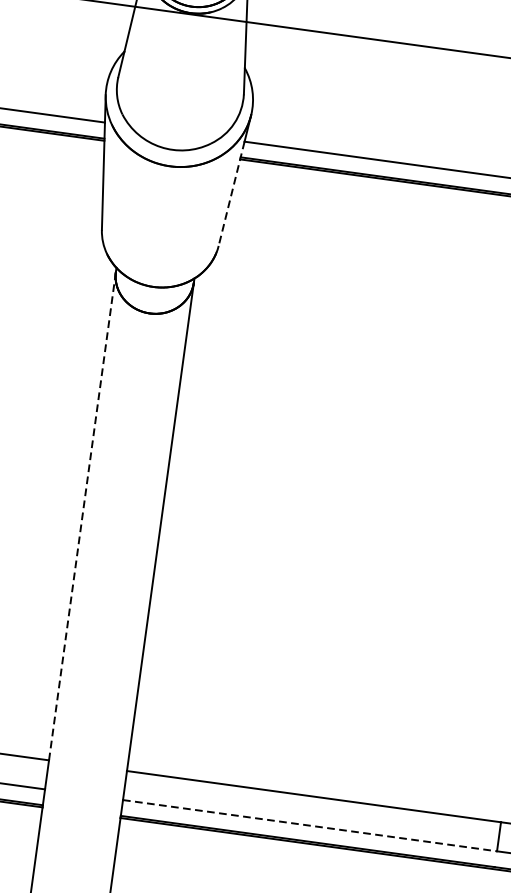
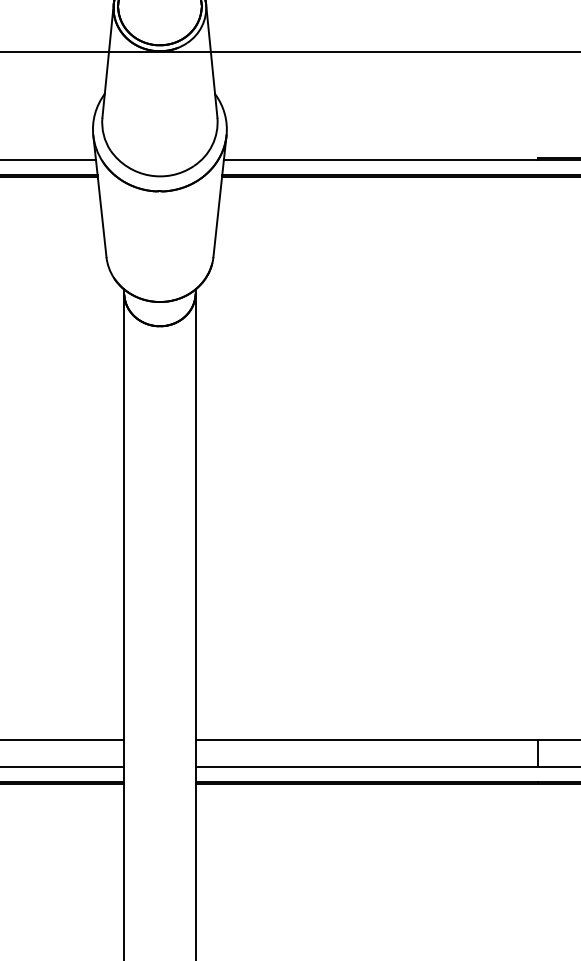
line: (231, 193) -> (218, 208), dashed -> solid
line: (82, 515) -> (124, 516), dashed -> solid
line: (310, 826) -> (367, 767), dashed -> solid

